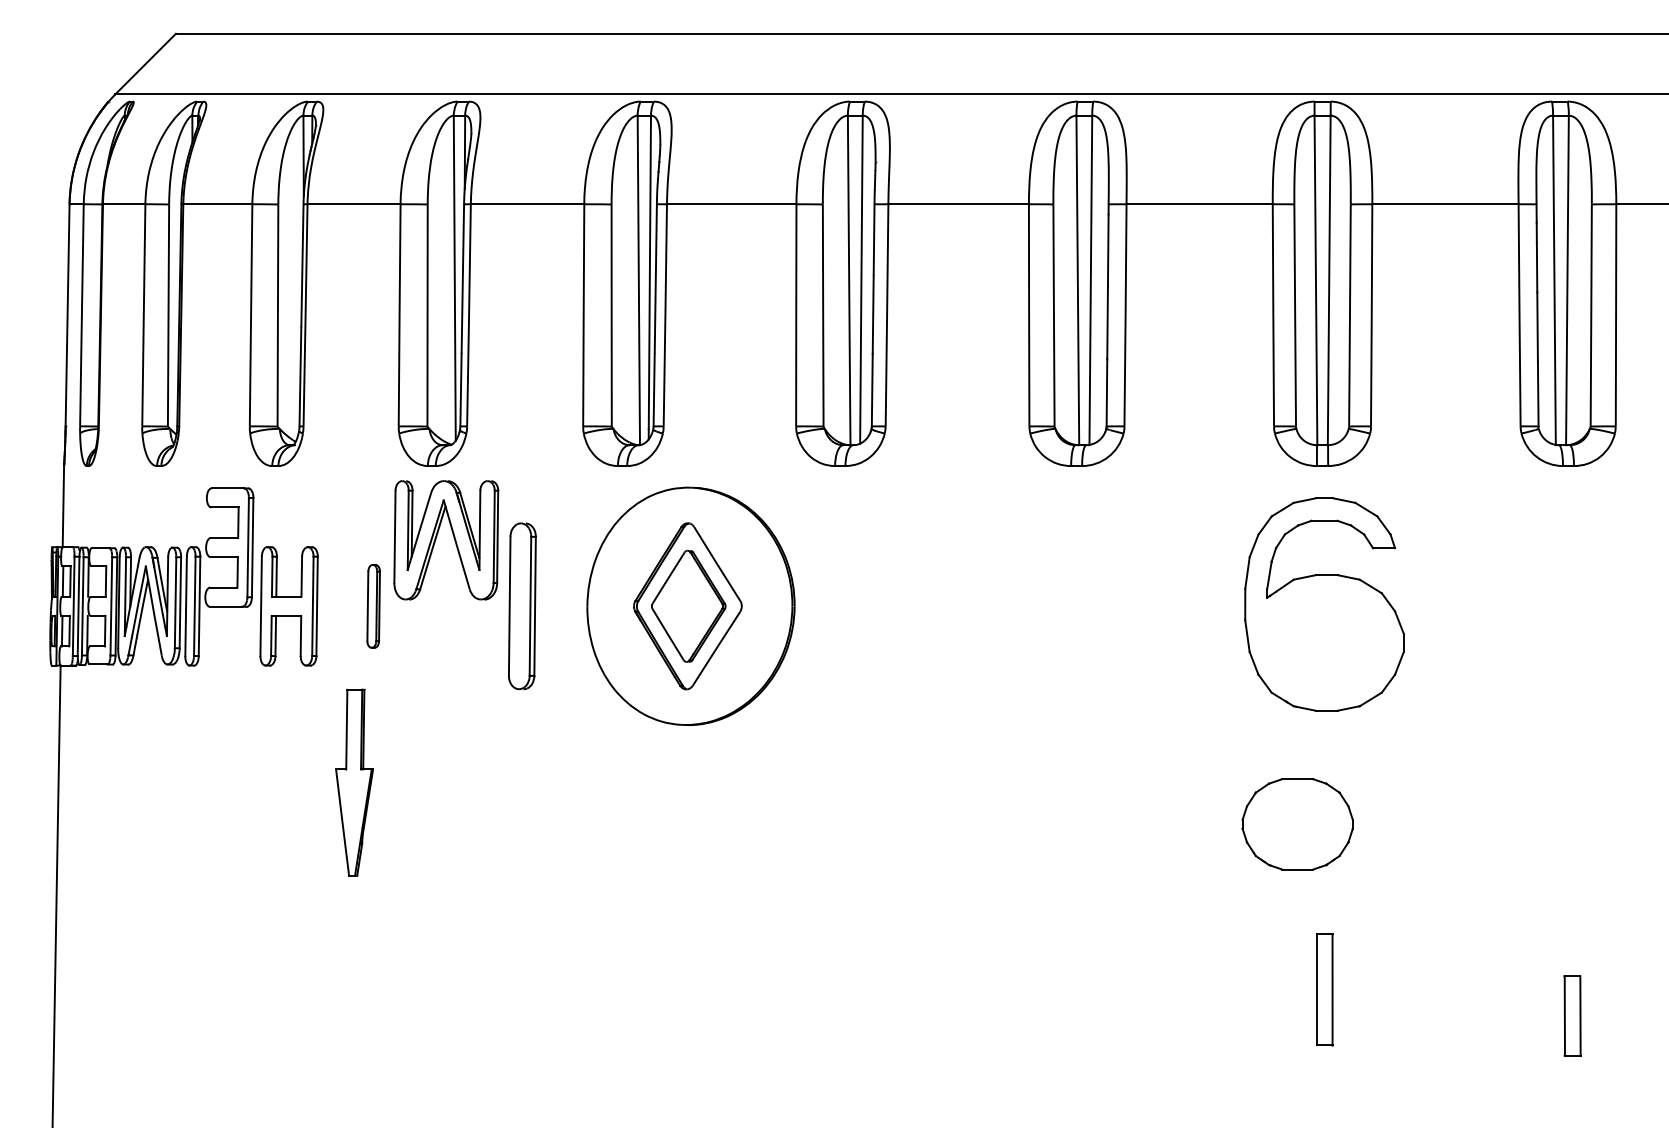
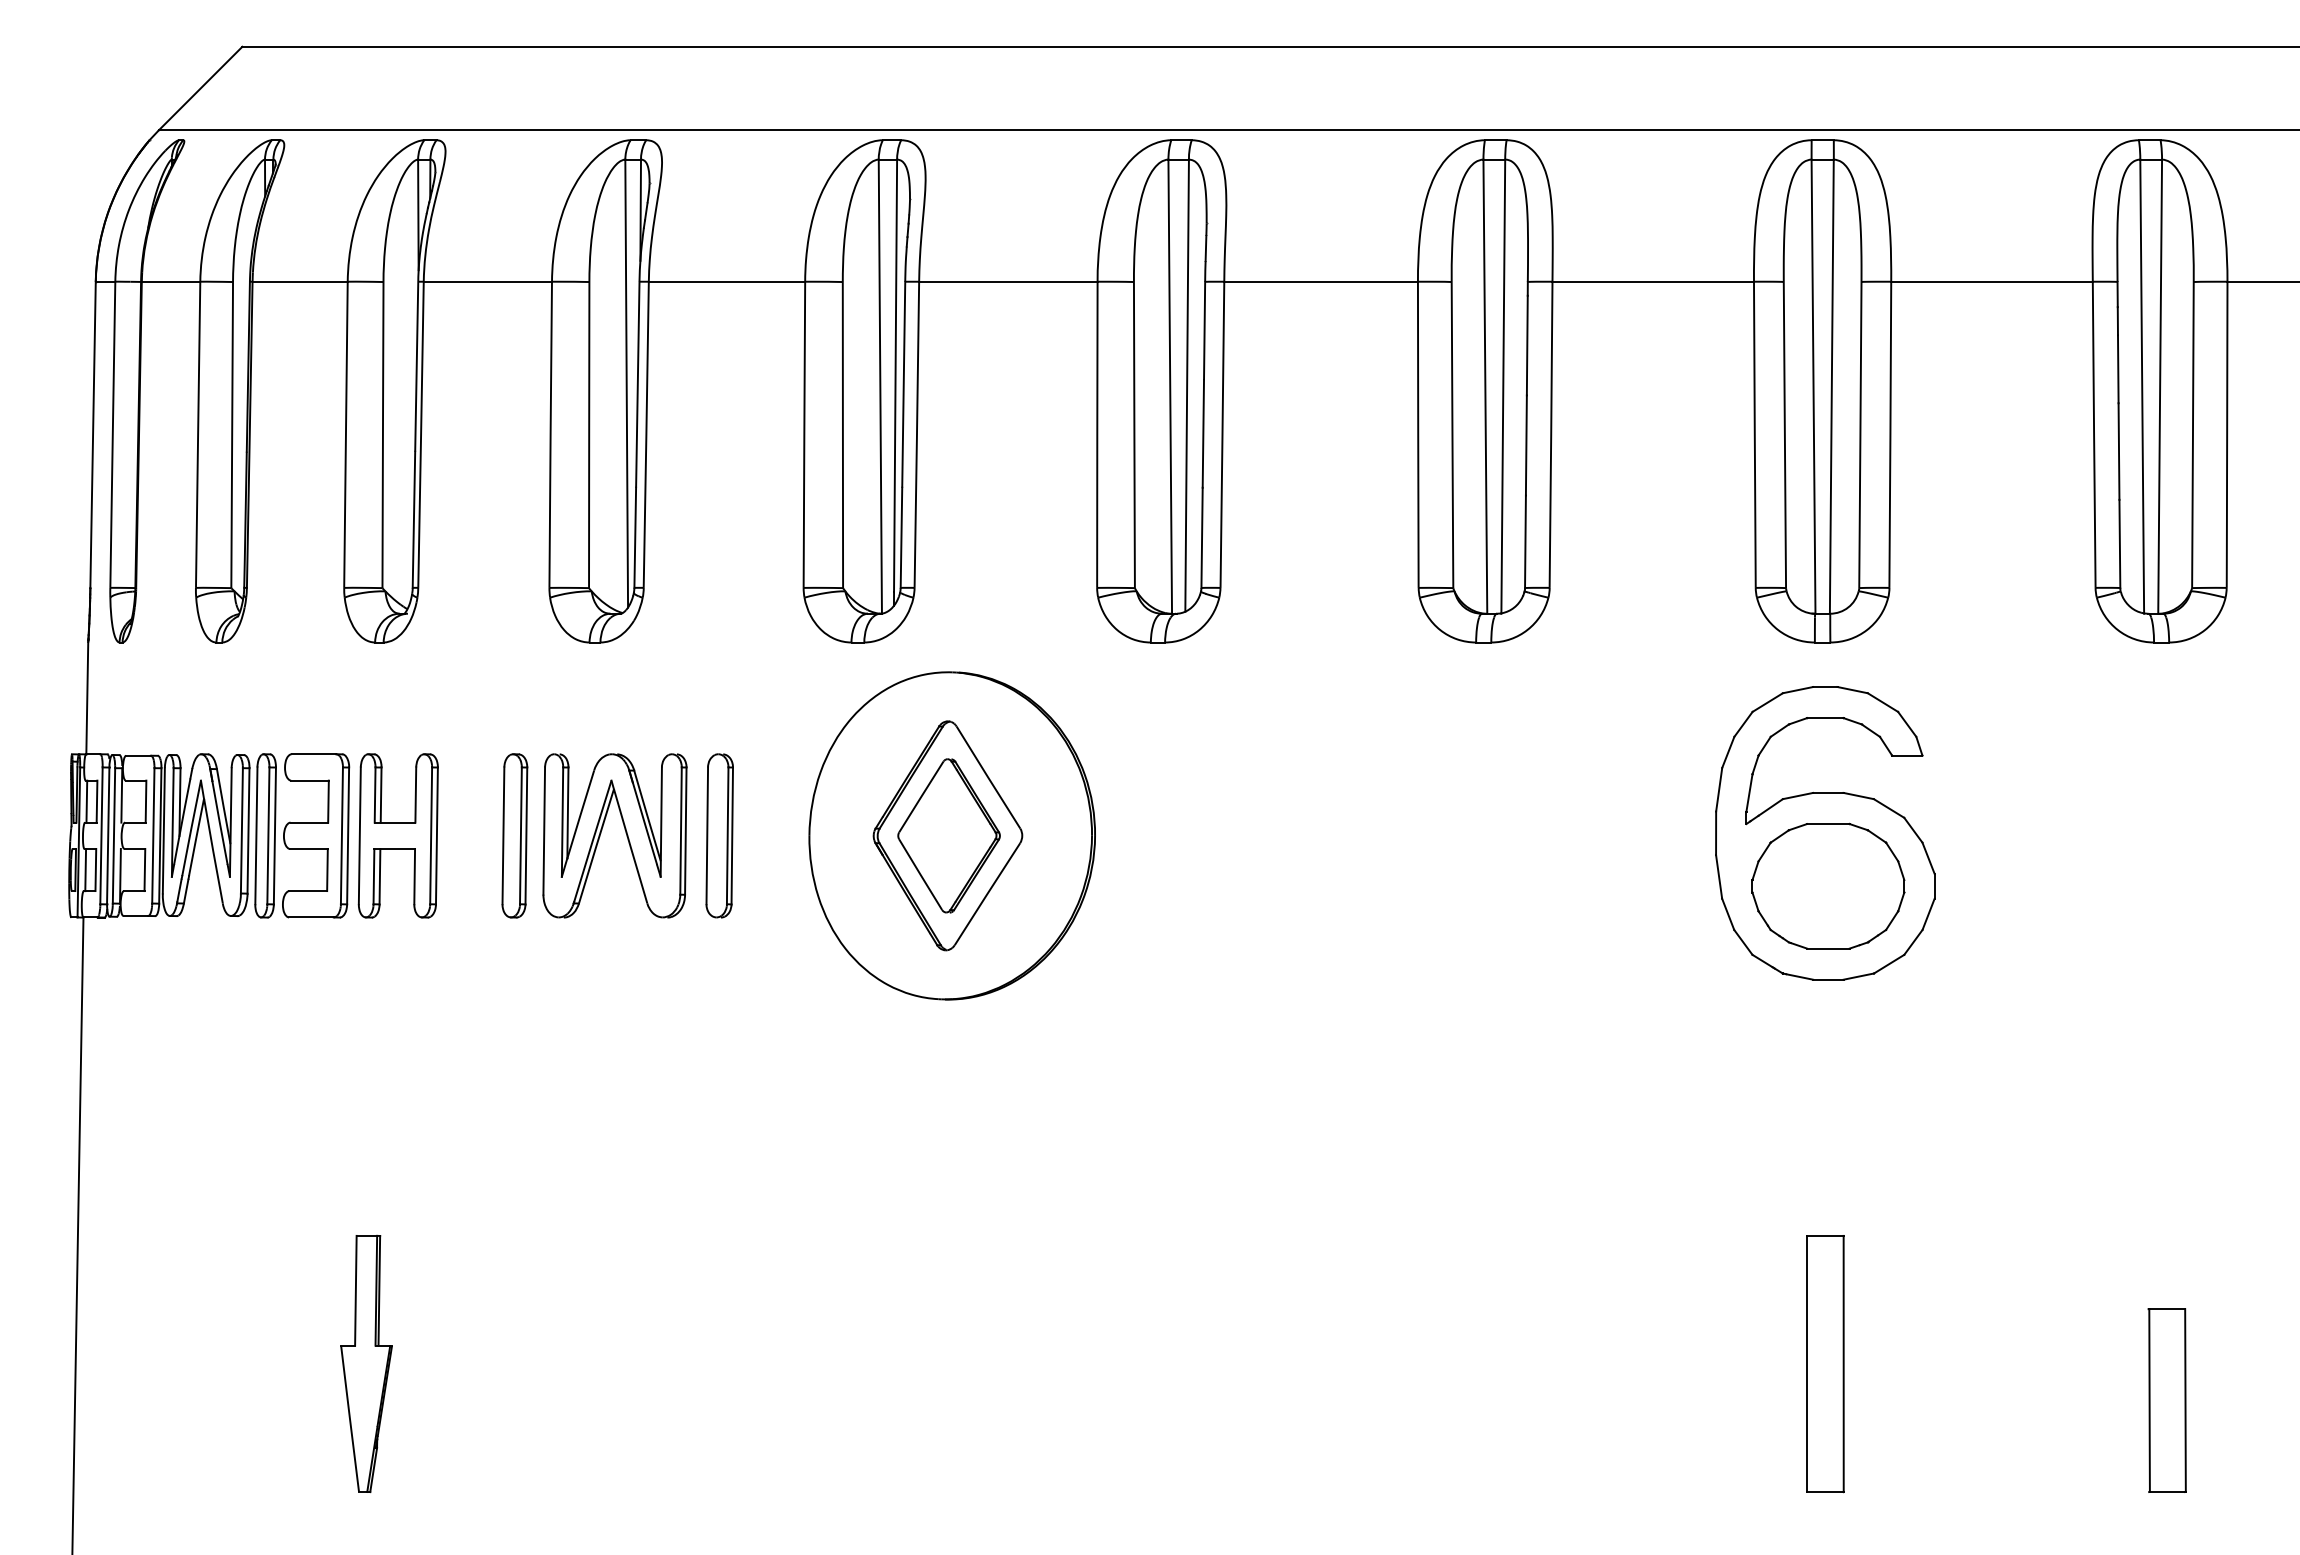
part: (453, 538) -> (625, 833), moved
part: (229, 547) -> (316, 835), moved
part: (373, 606) -> (514, 835), size x1.43
part: (522, 606) -> (719, 835), size x0.71
part: (354, 782) -> (366, 1363), moved
part: (1297, 823) -> (1828, 885), moved
part: (1324, 989) -> (1825, 1364), size x1.67
part: (1572, 1016) -> (2166, 1400), size x1.67

